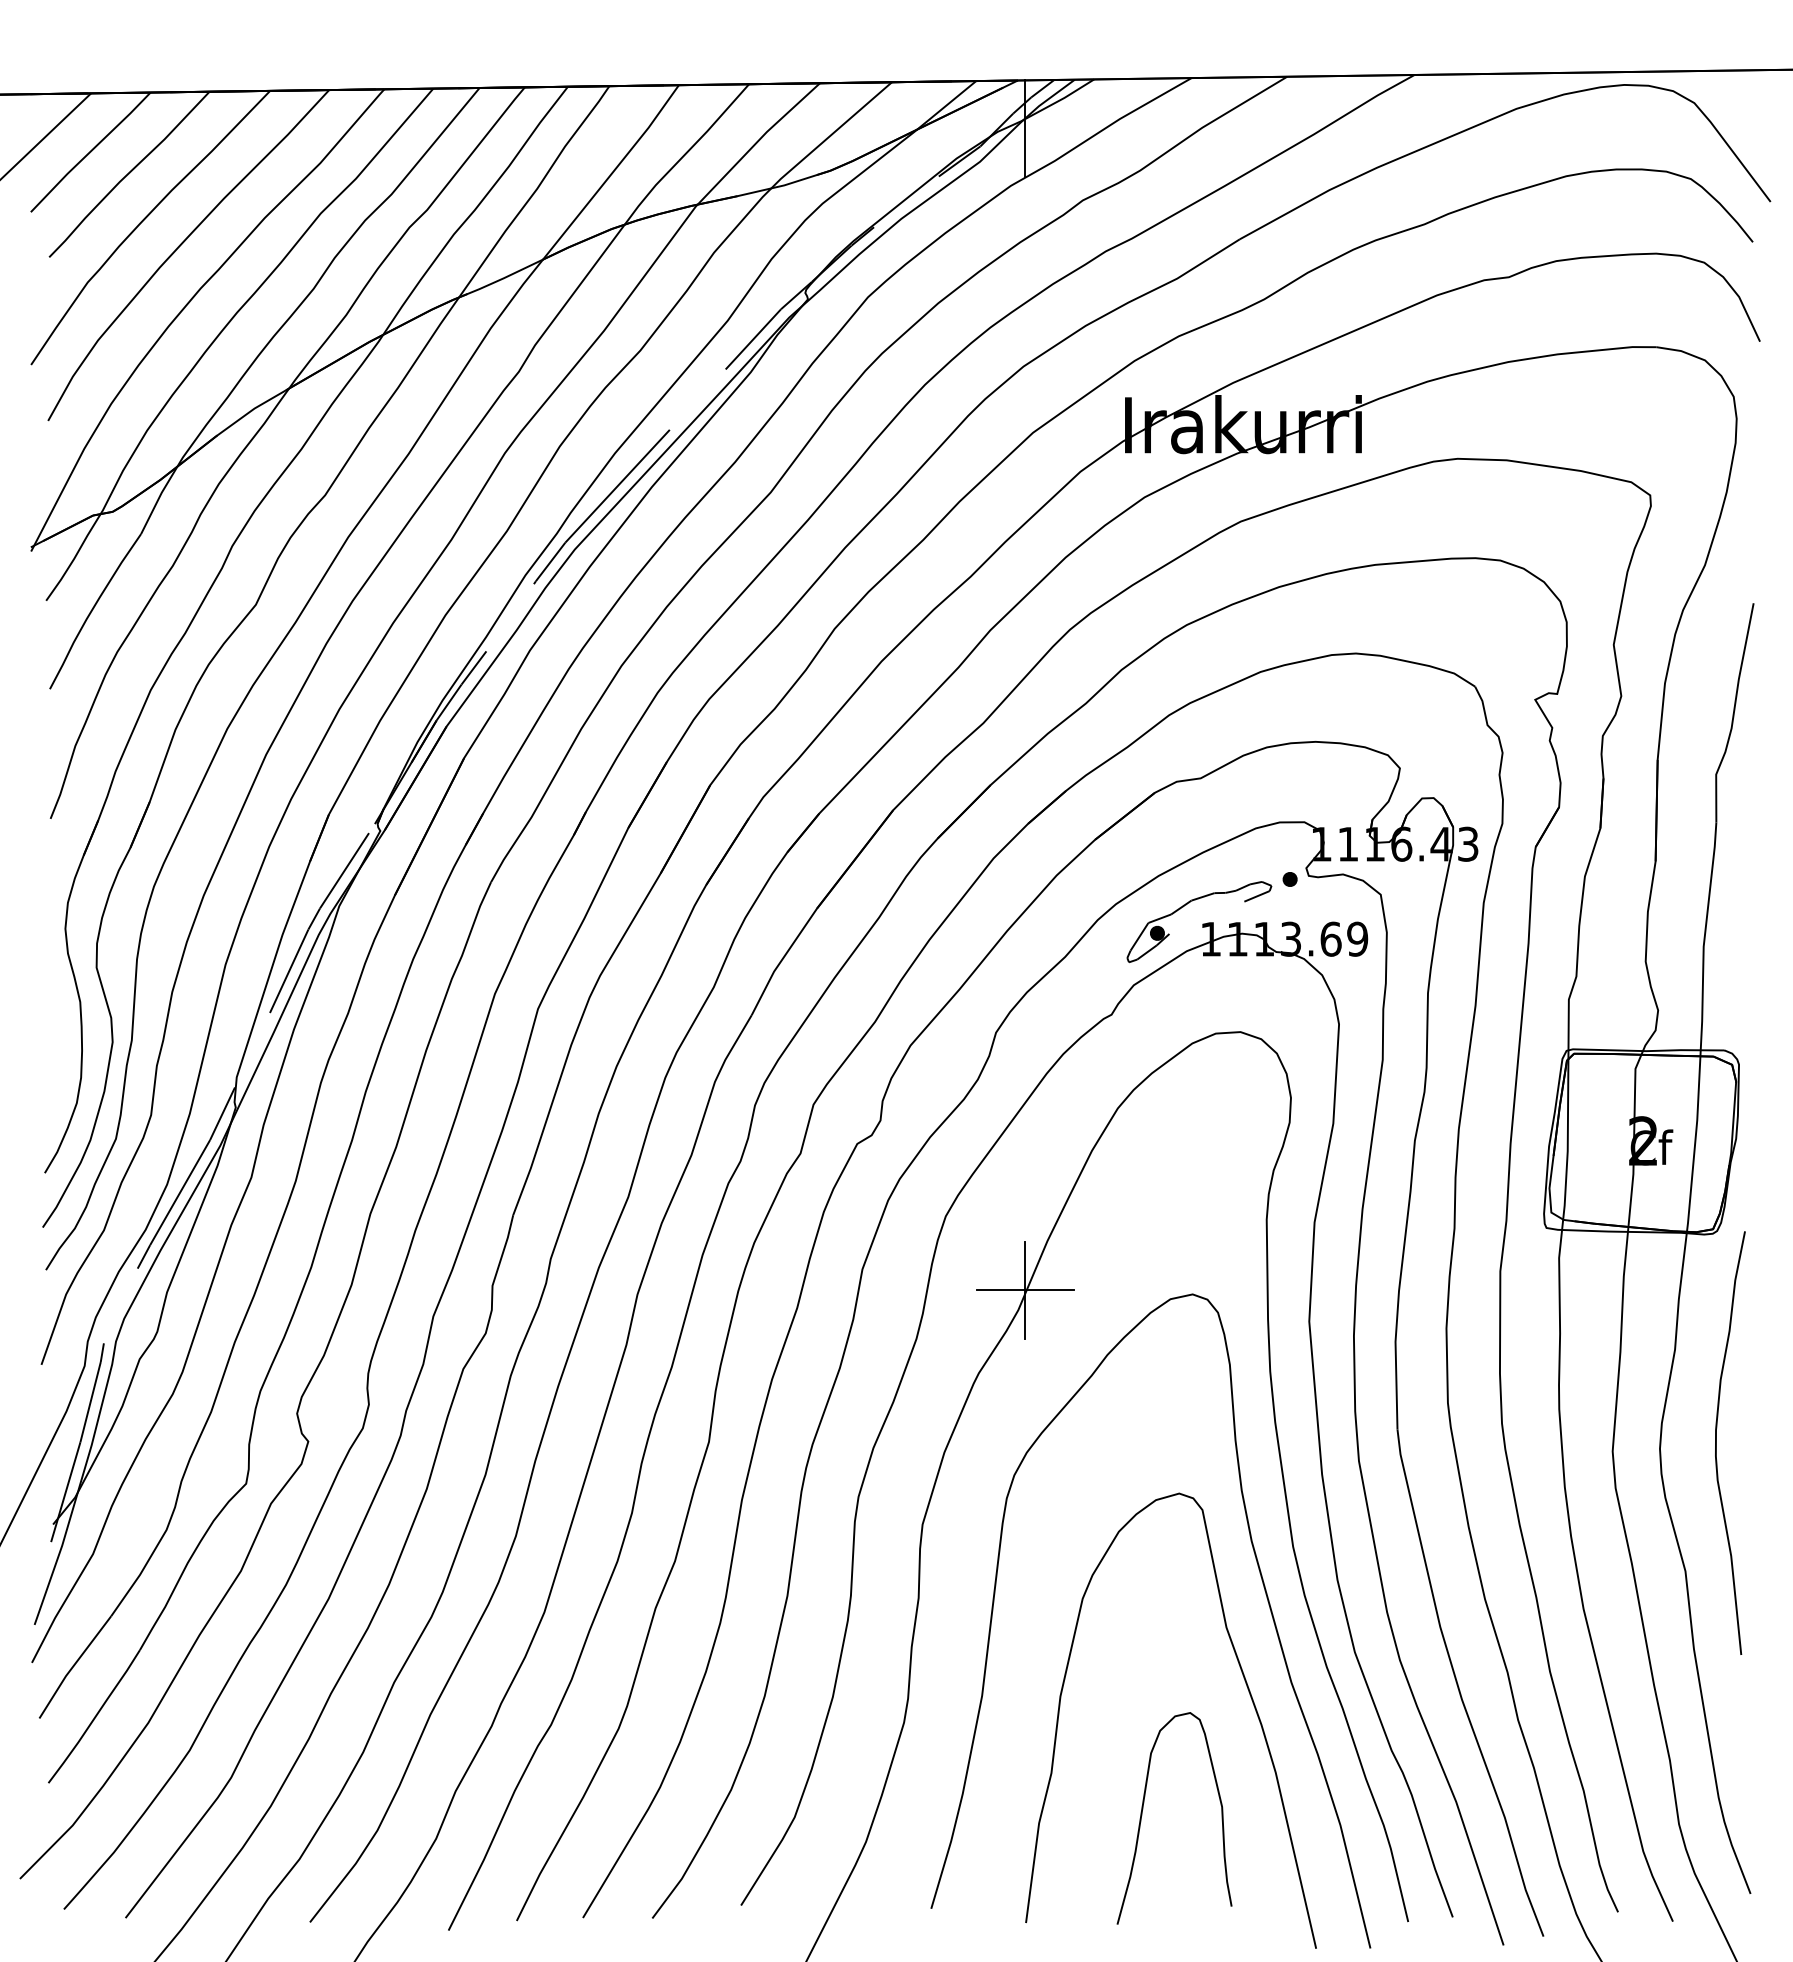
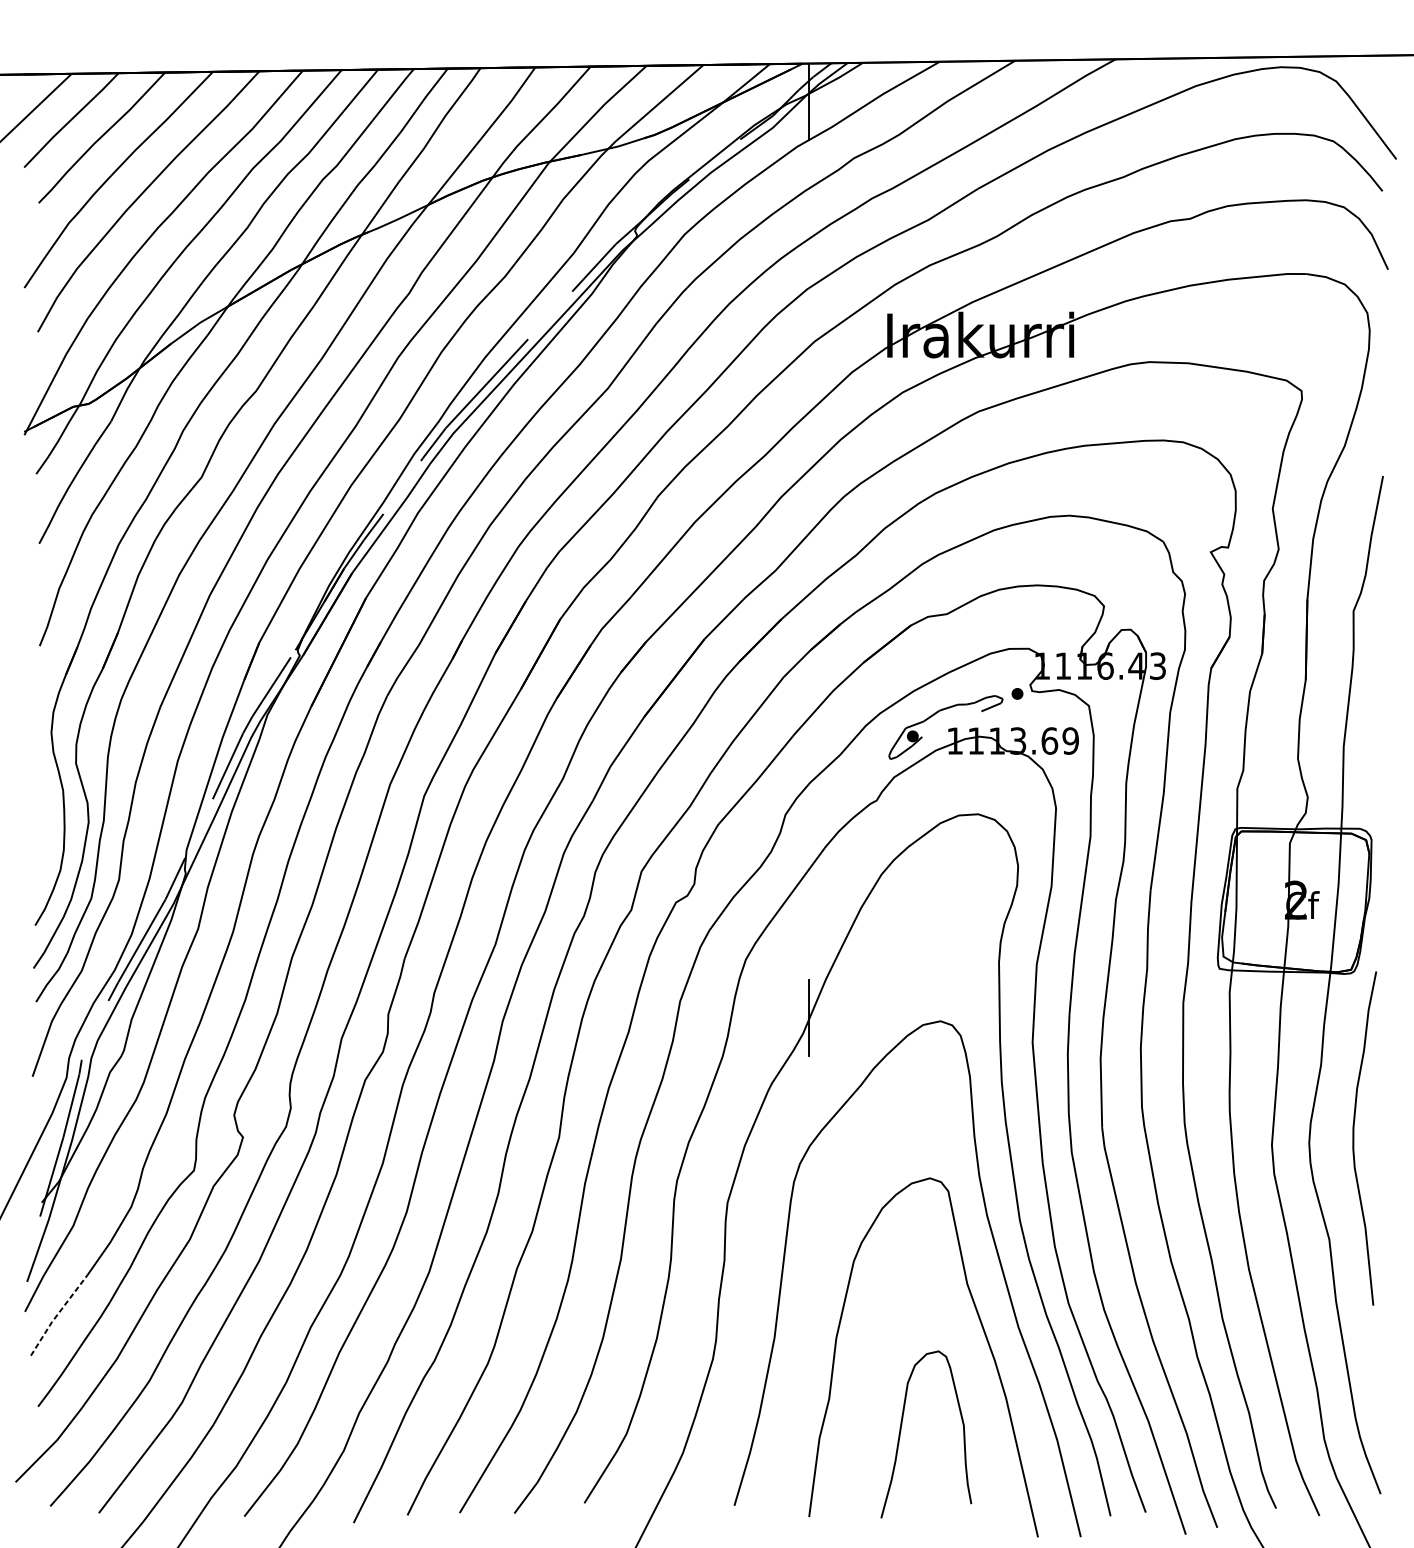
line: (1024, 1290) -> (807, 1018), removed
line: (73, 1666) -> (57, 1314), solid -> dashed

